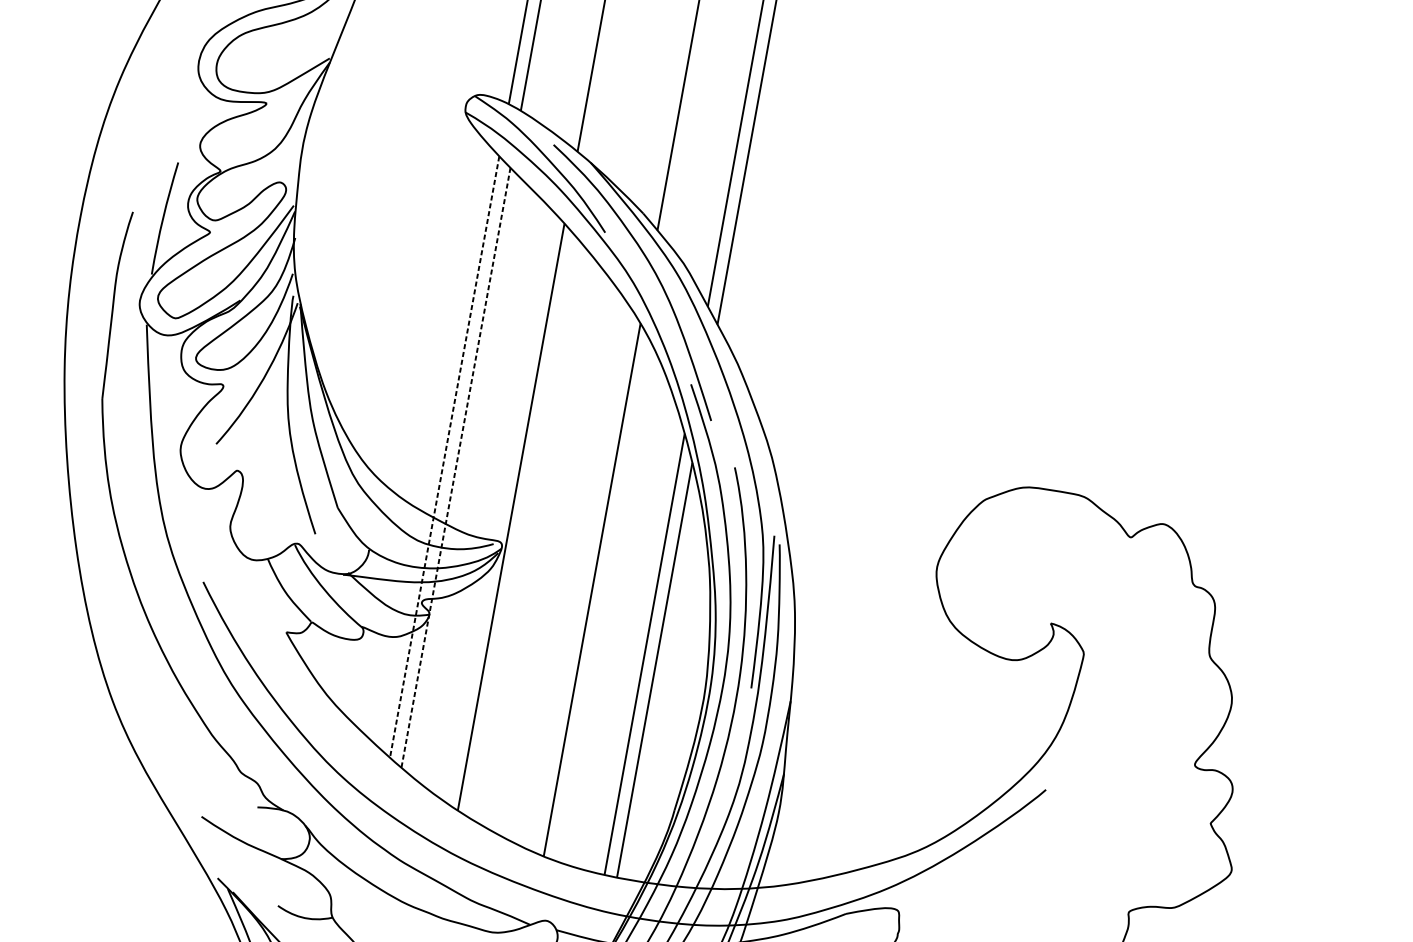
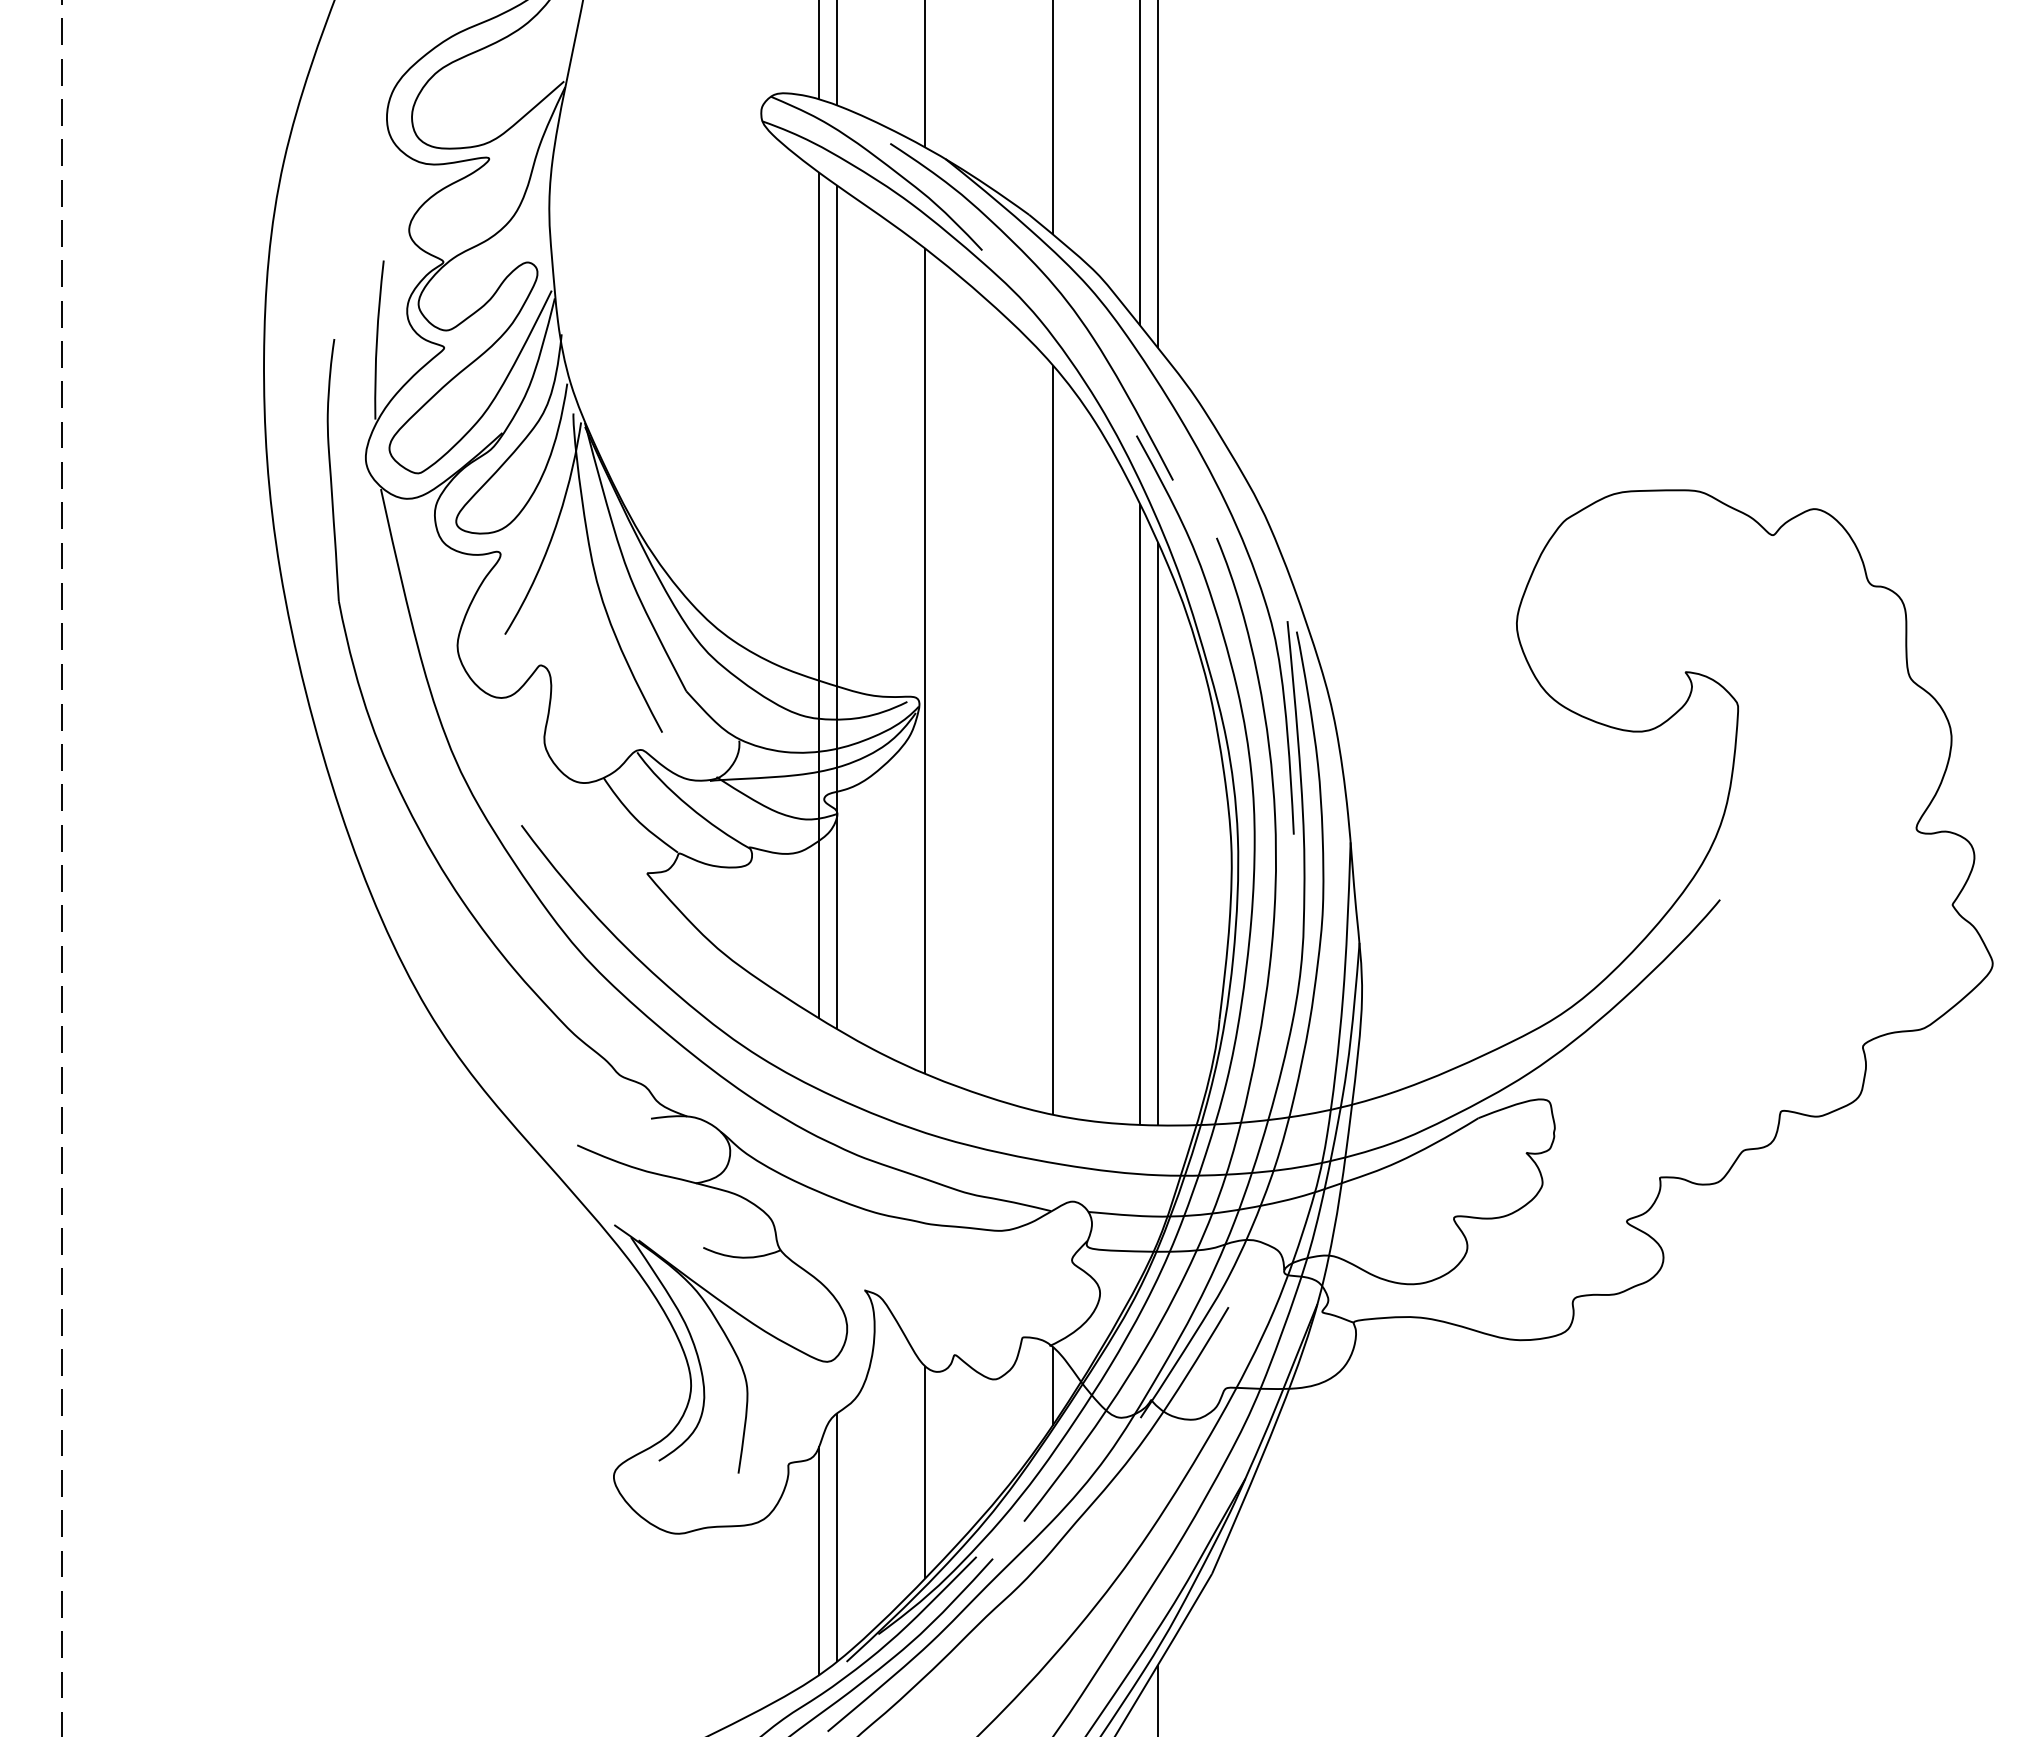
line: (444, 457) -> (819, 595), dashed -> solid
line: (456, 467) -> (837, 607), dashed -> solid

